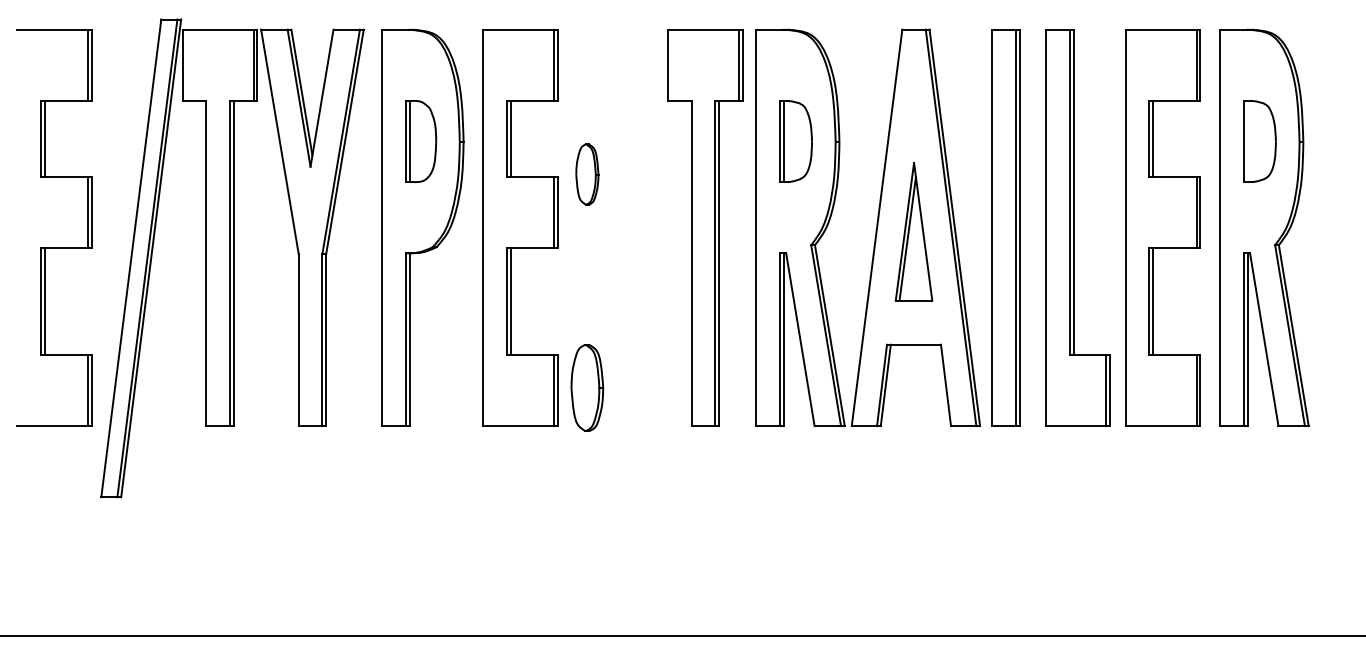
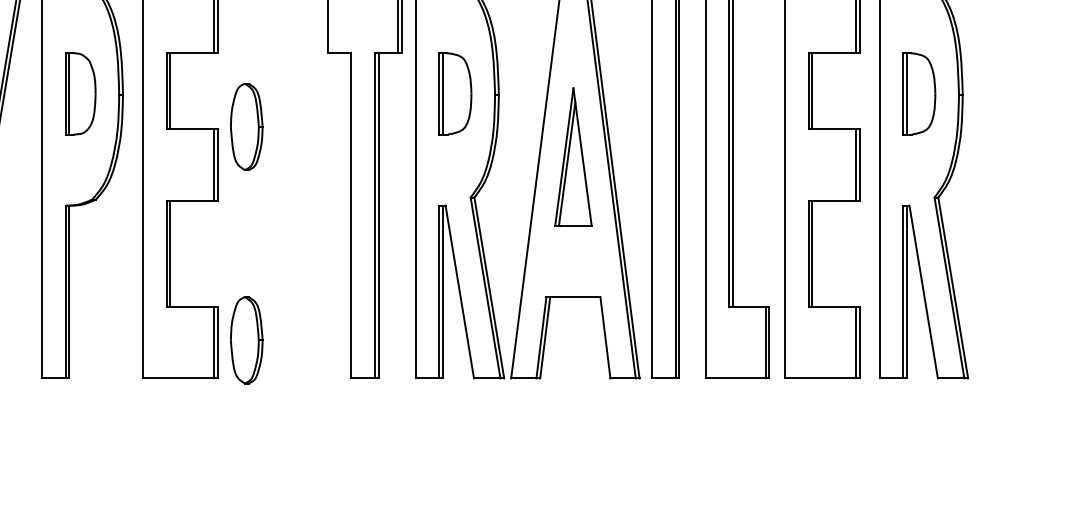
line: (1247, 141) -> (906, 93), added
part: (587, 174) -> (246, 126), size x1.43
part: (913, 231) -> (572, 156), moved

